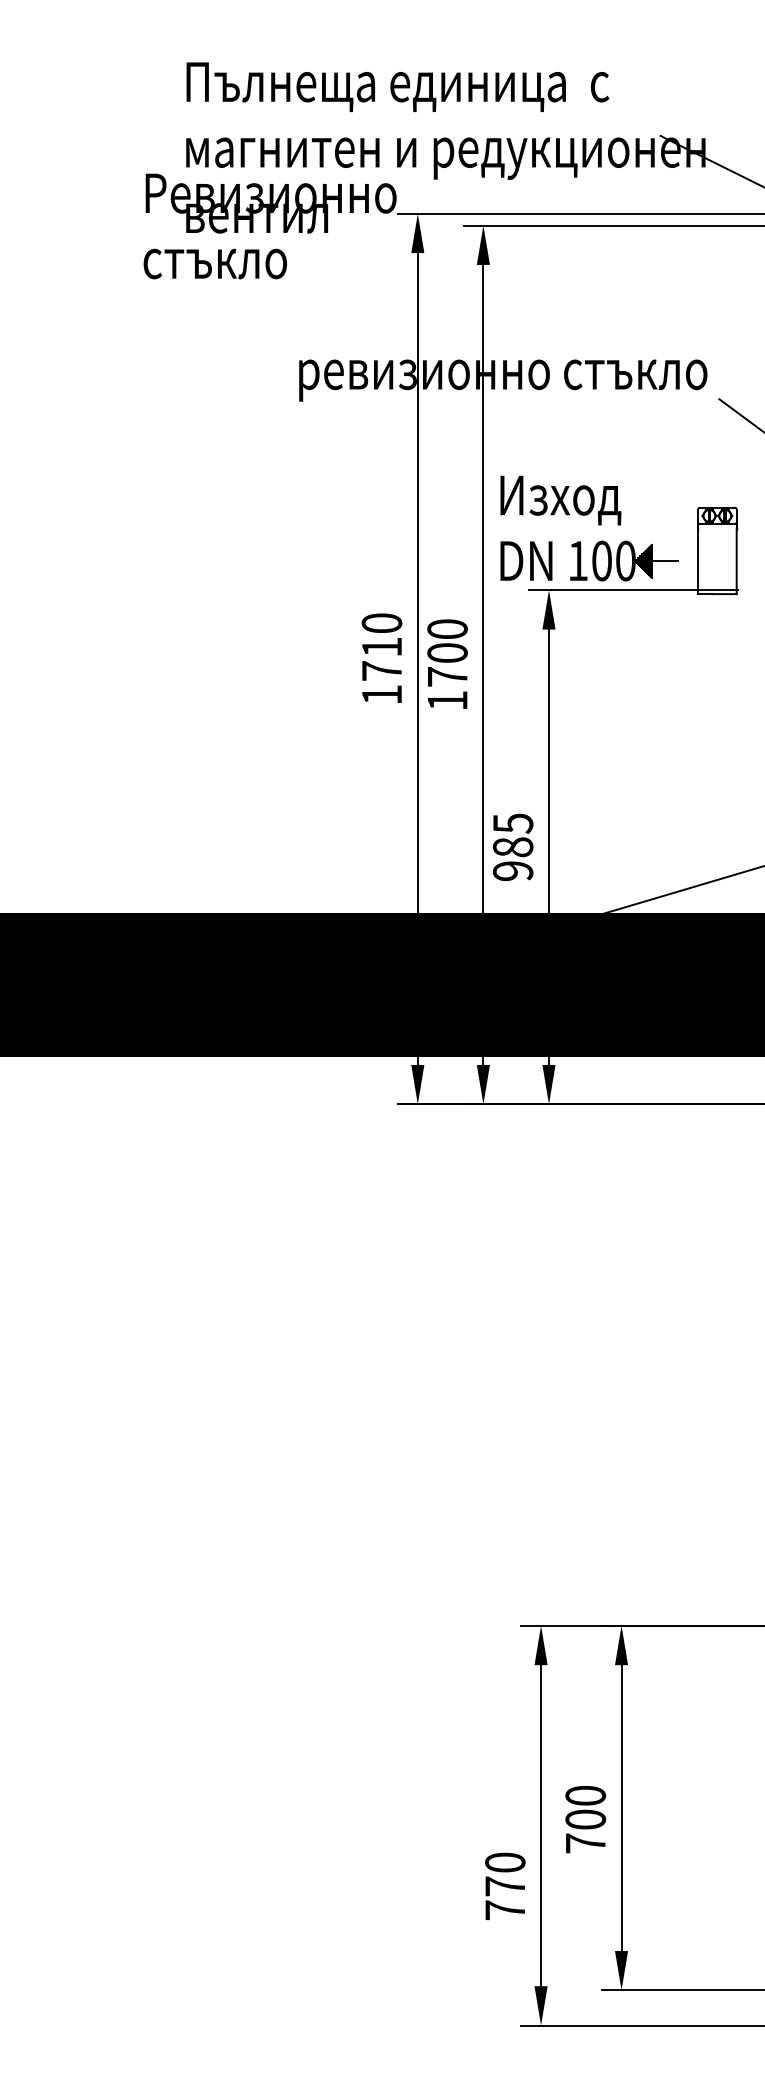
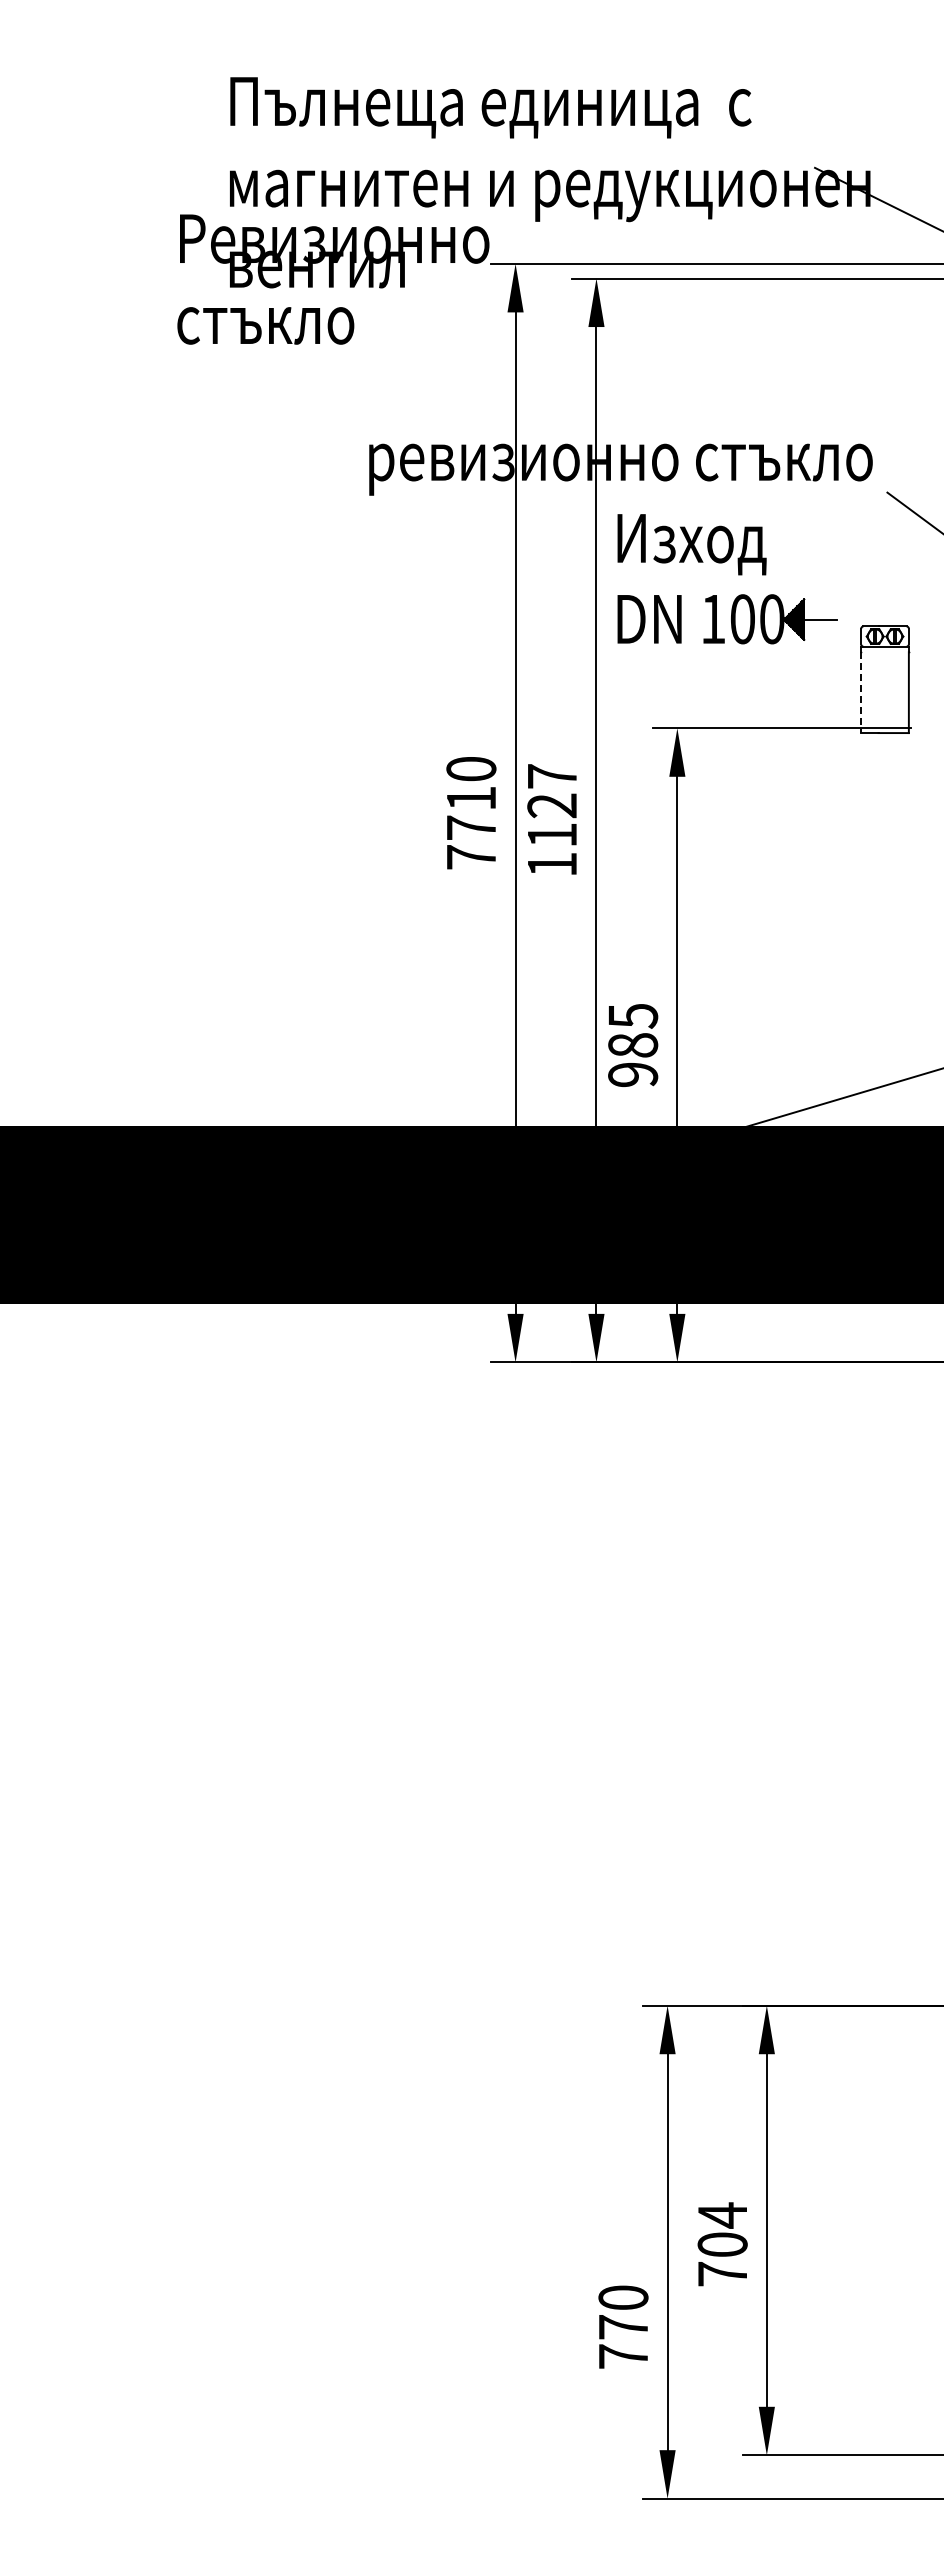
part: (598, 525) -> (738, 575), moved
line: (698, 562) -> (861, 693), solid -> dashed
text: (447, 652) -> (552, 805), 1700 -> 1127
text: (382, 694) -> (471, 857), 1710 -> 7710
text: (585, 1795) -> (722, 2215), 700 -> 704

